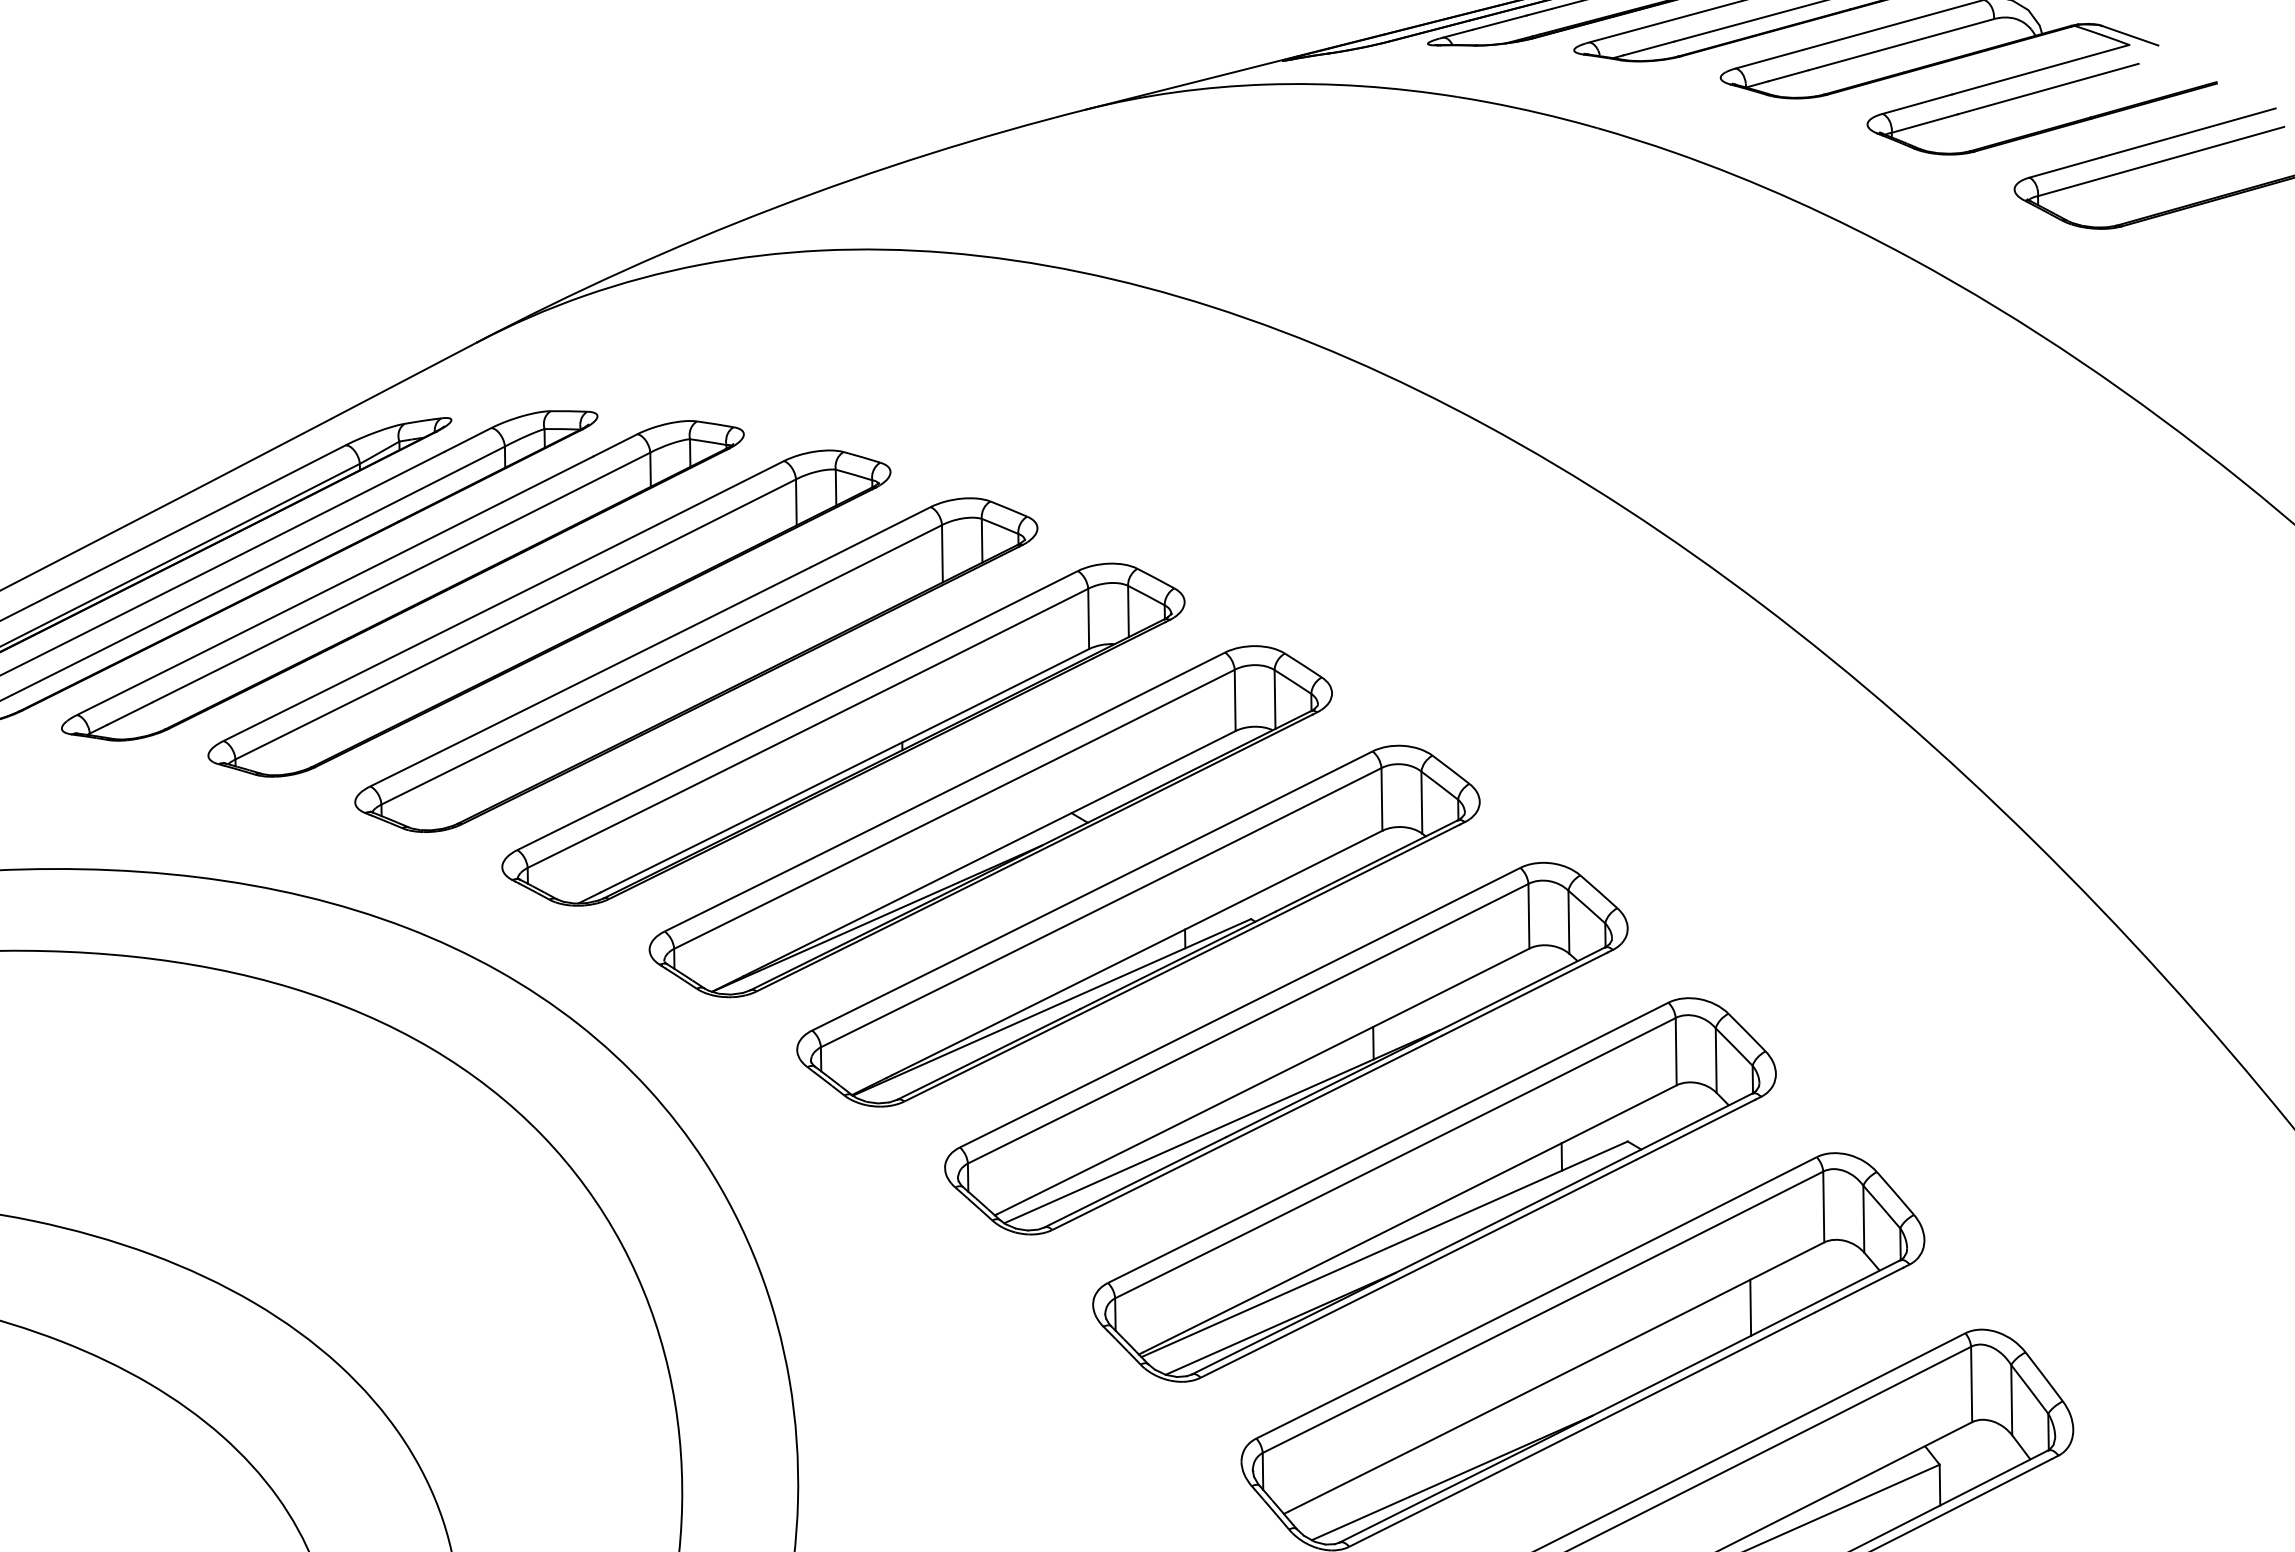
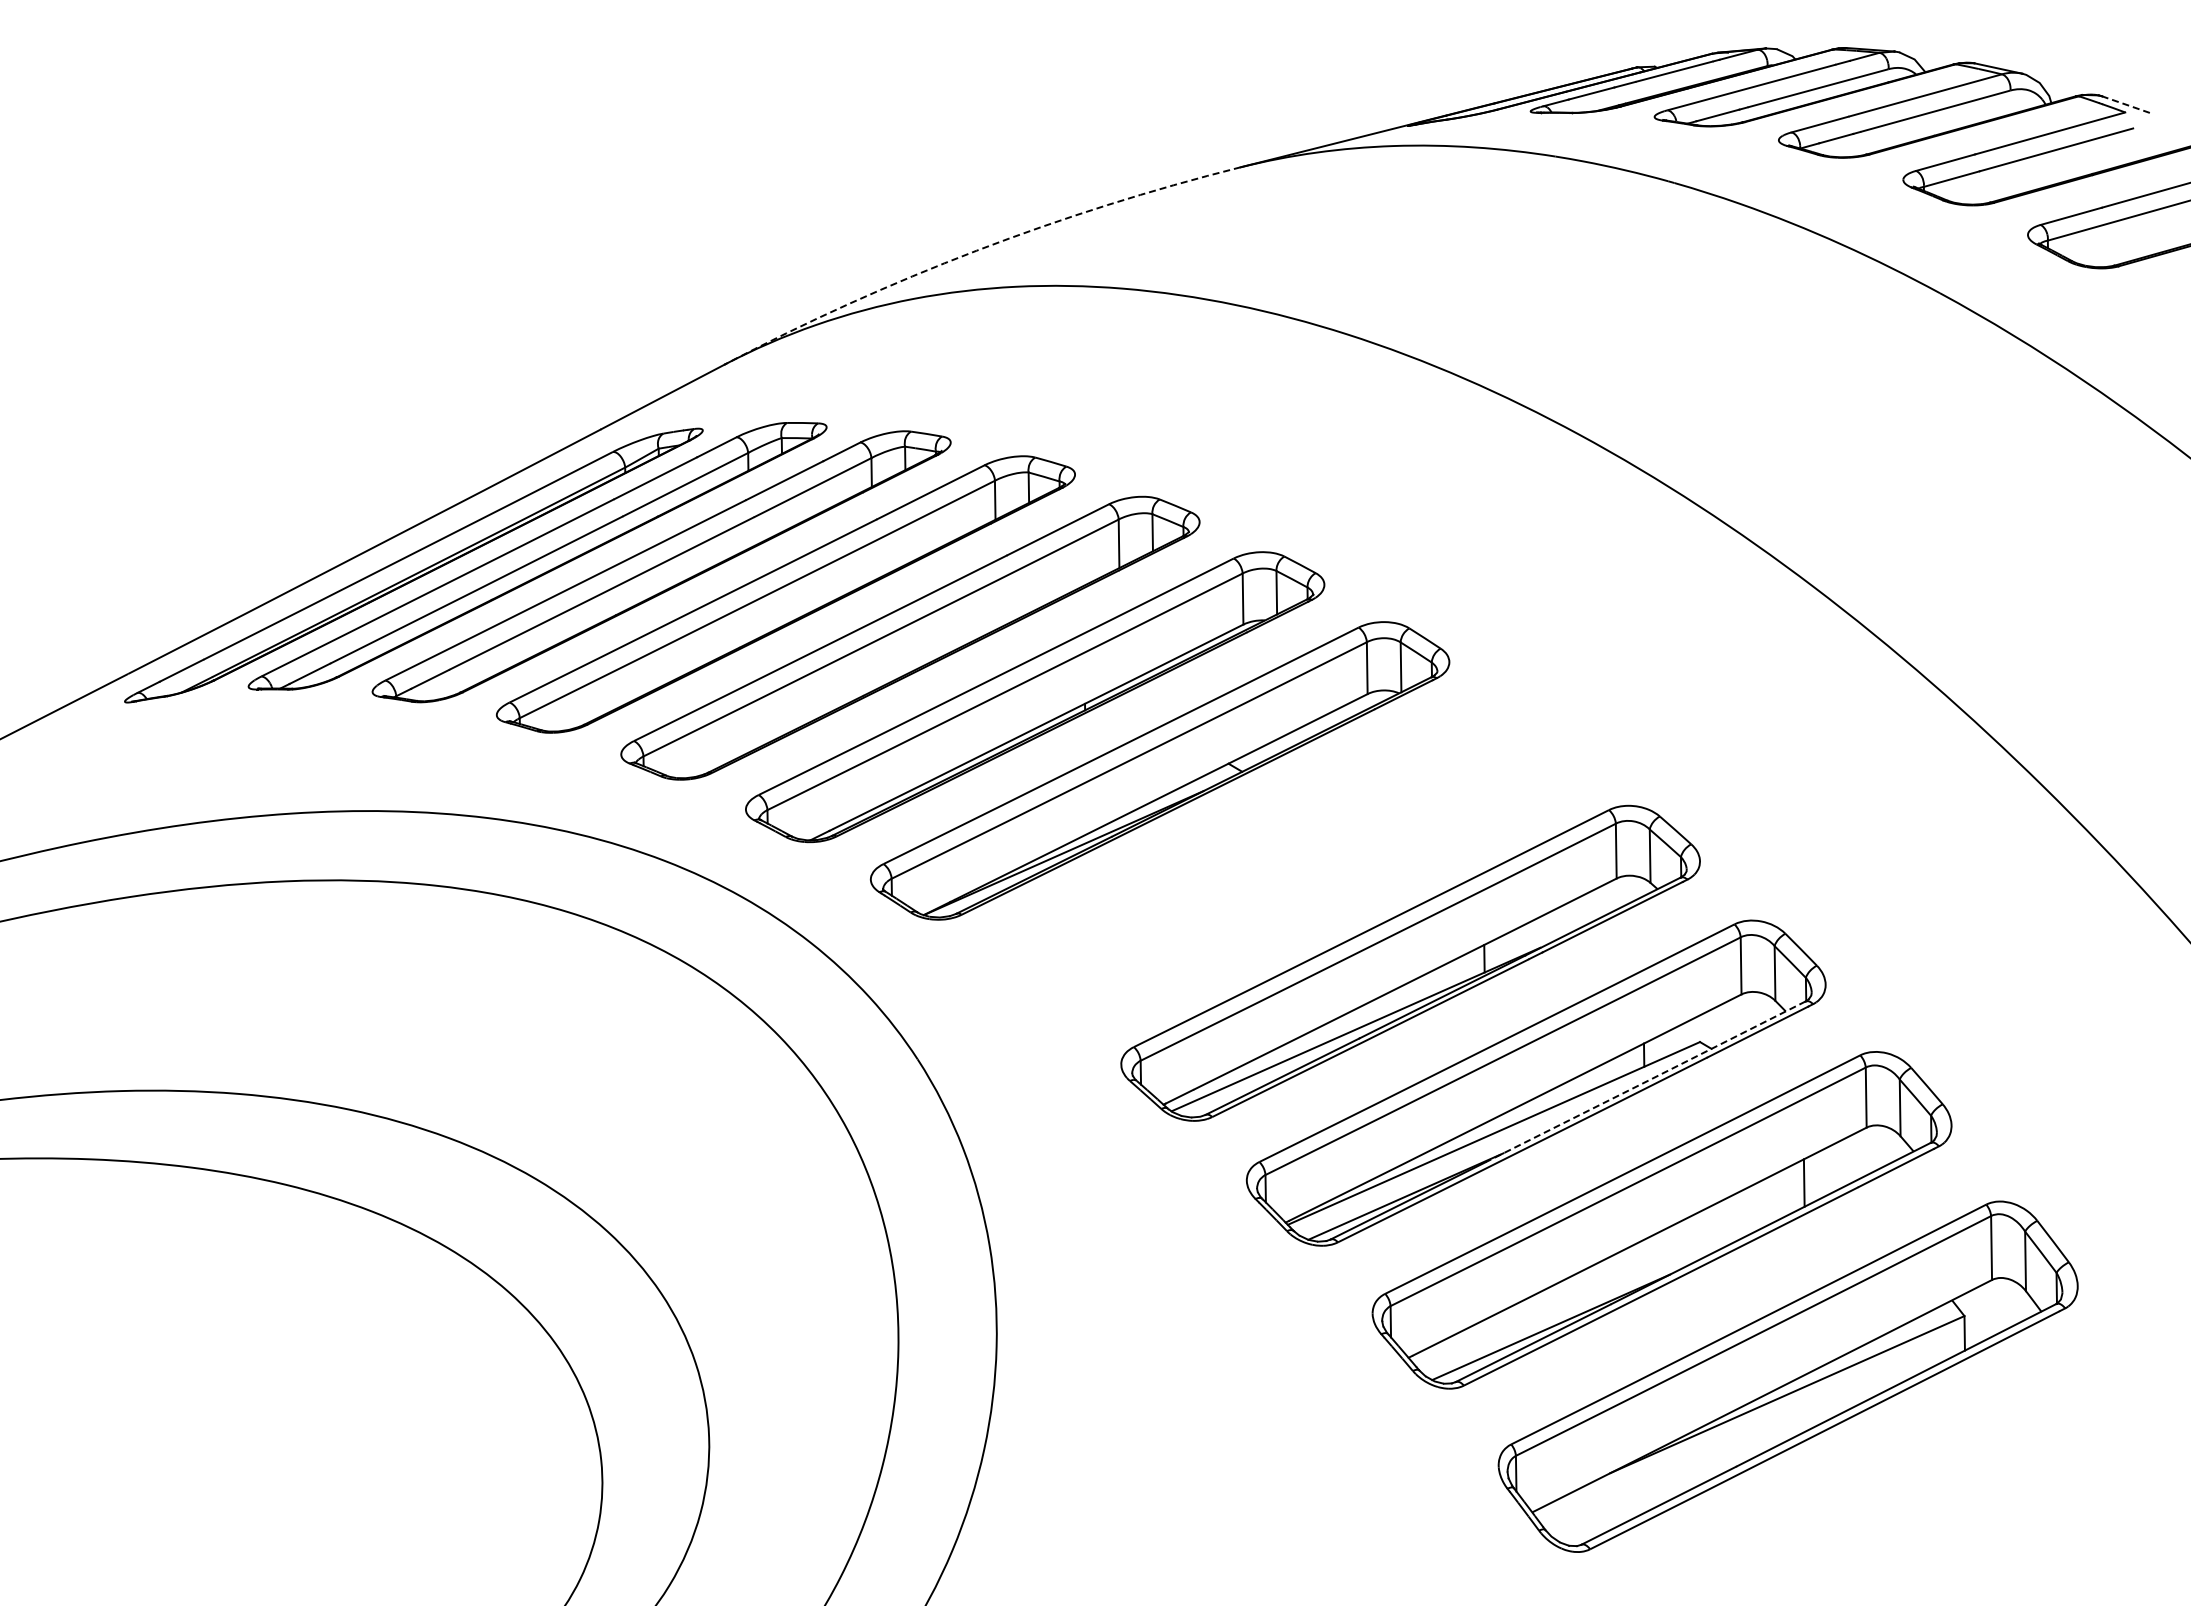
line: (2129, 35) -> (2125, 104), solid -> dashed
arc: (774, 207) -> (976, 250), solid -> dashed
part: (1138, 926) -> (1285, 859), removed
line: (1564, 1188) -> (1646, 1081), solid -> dashed

